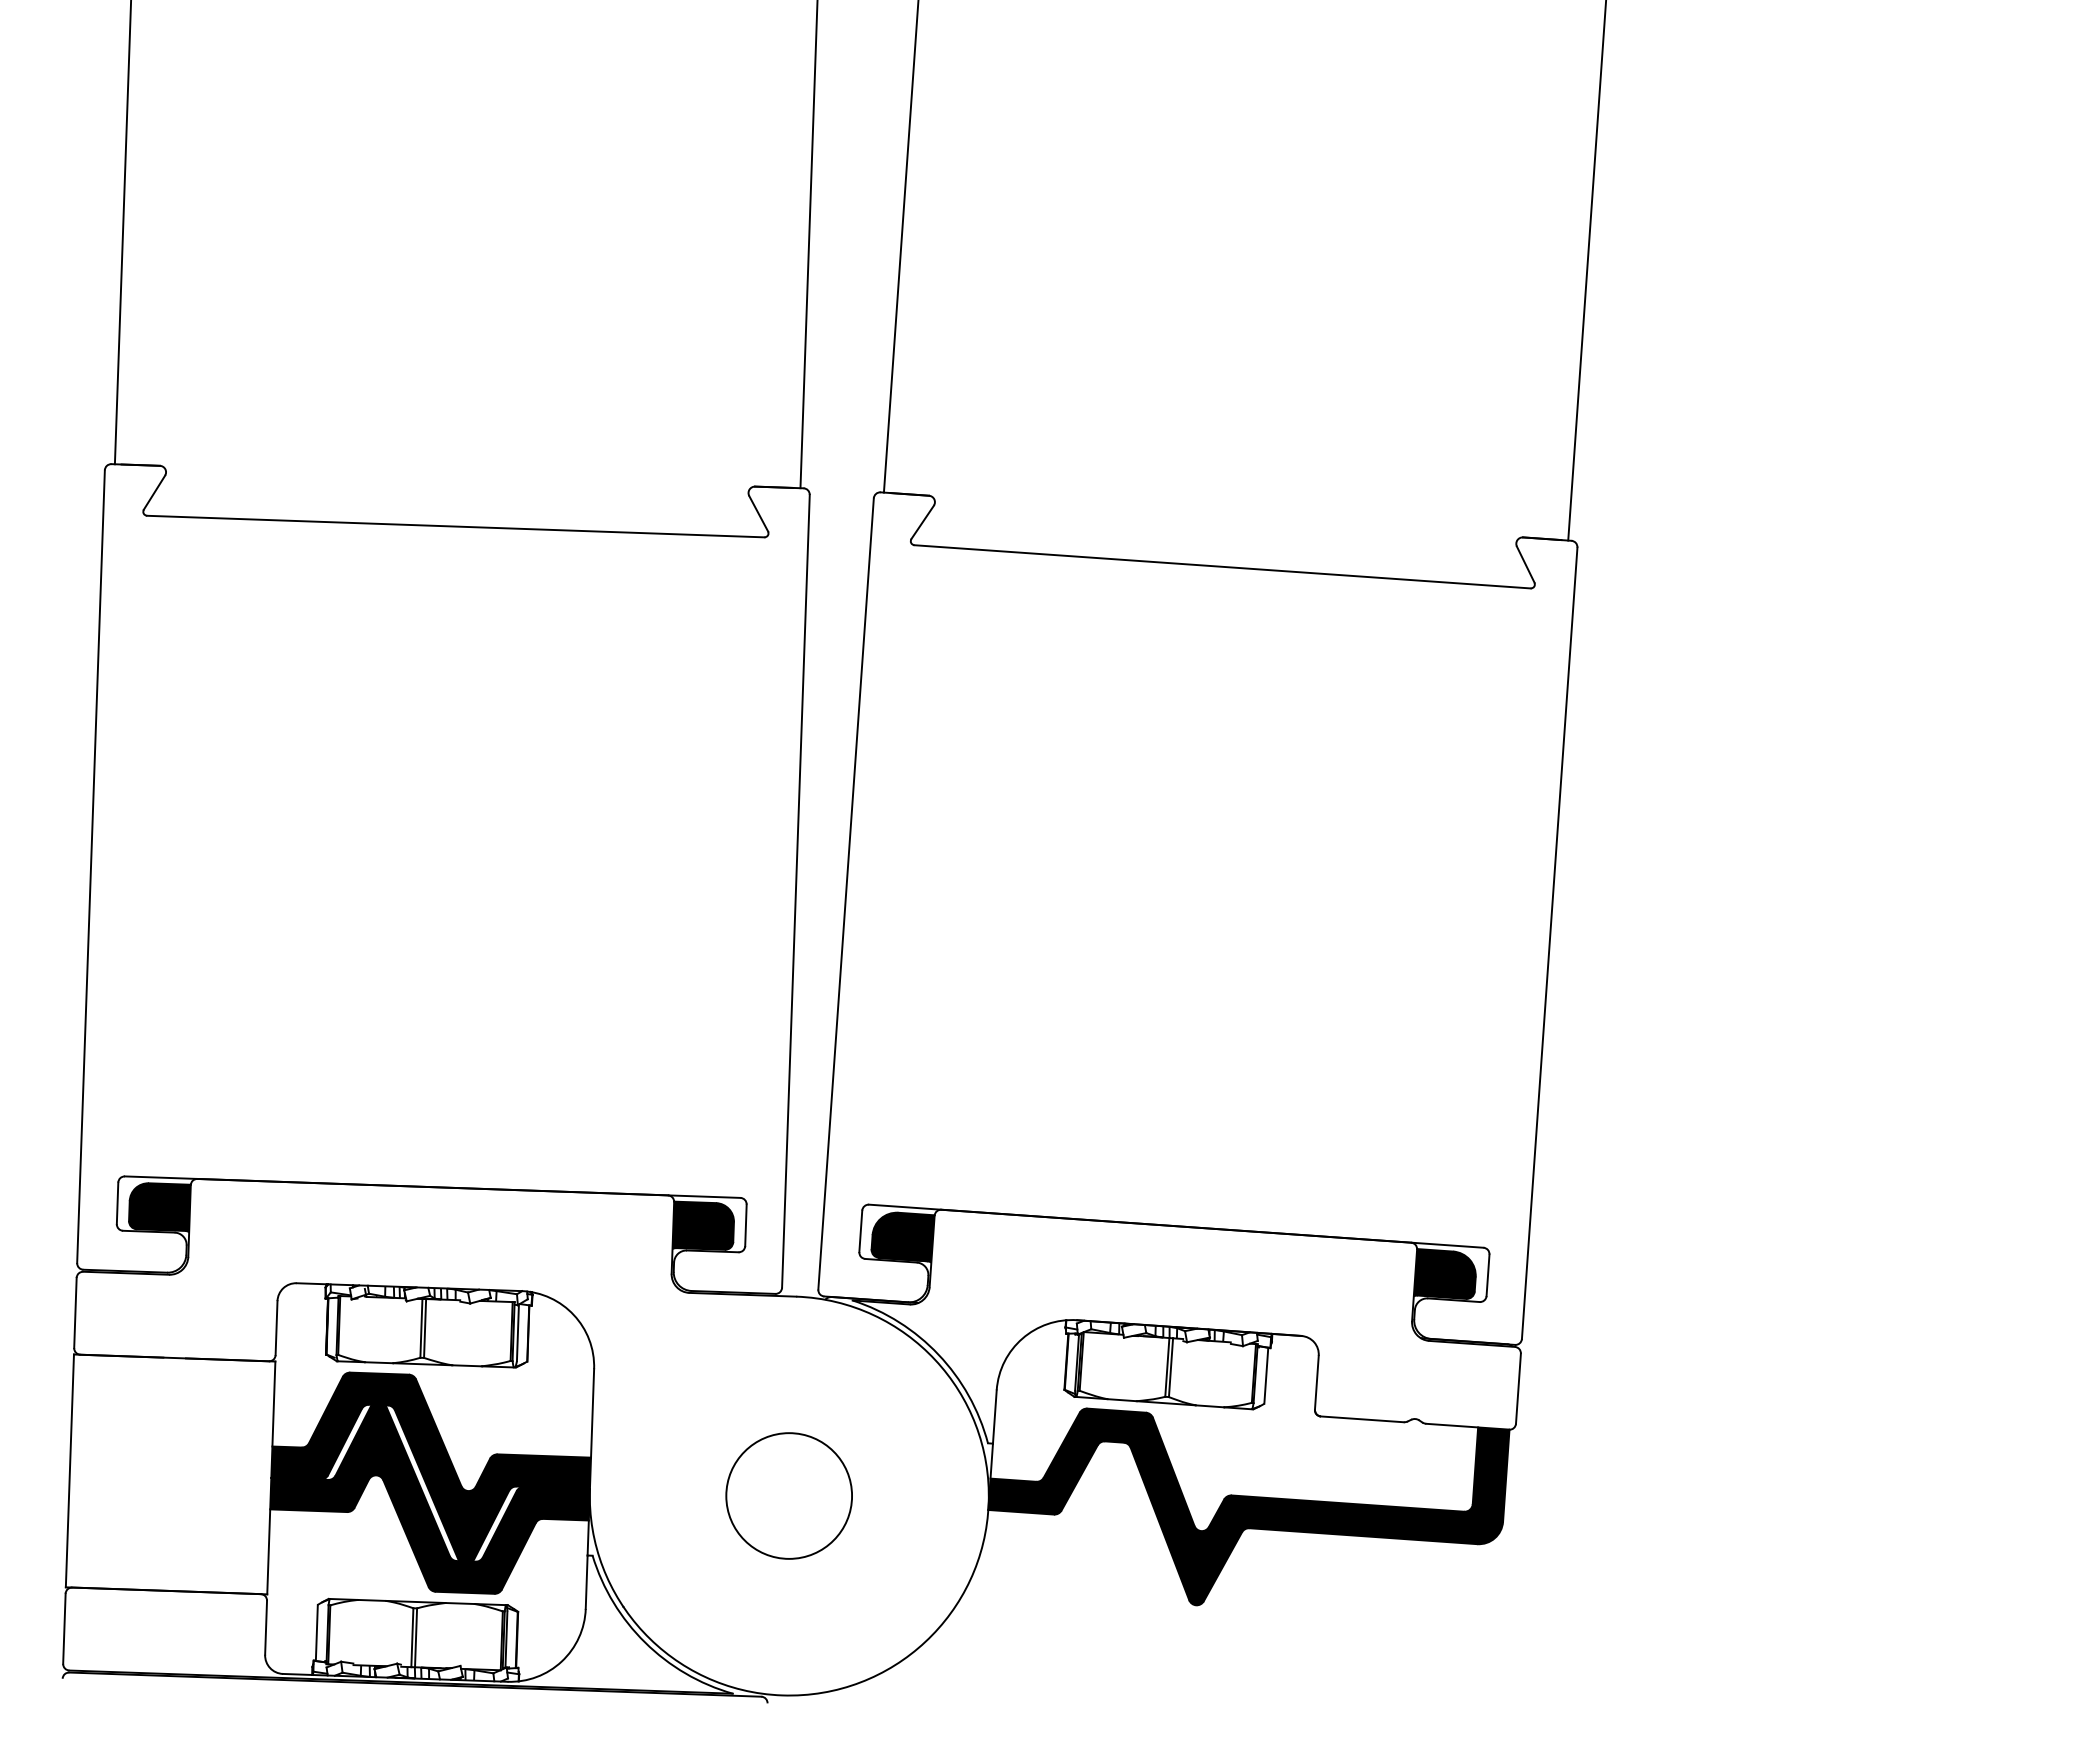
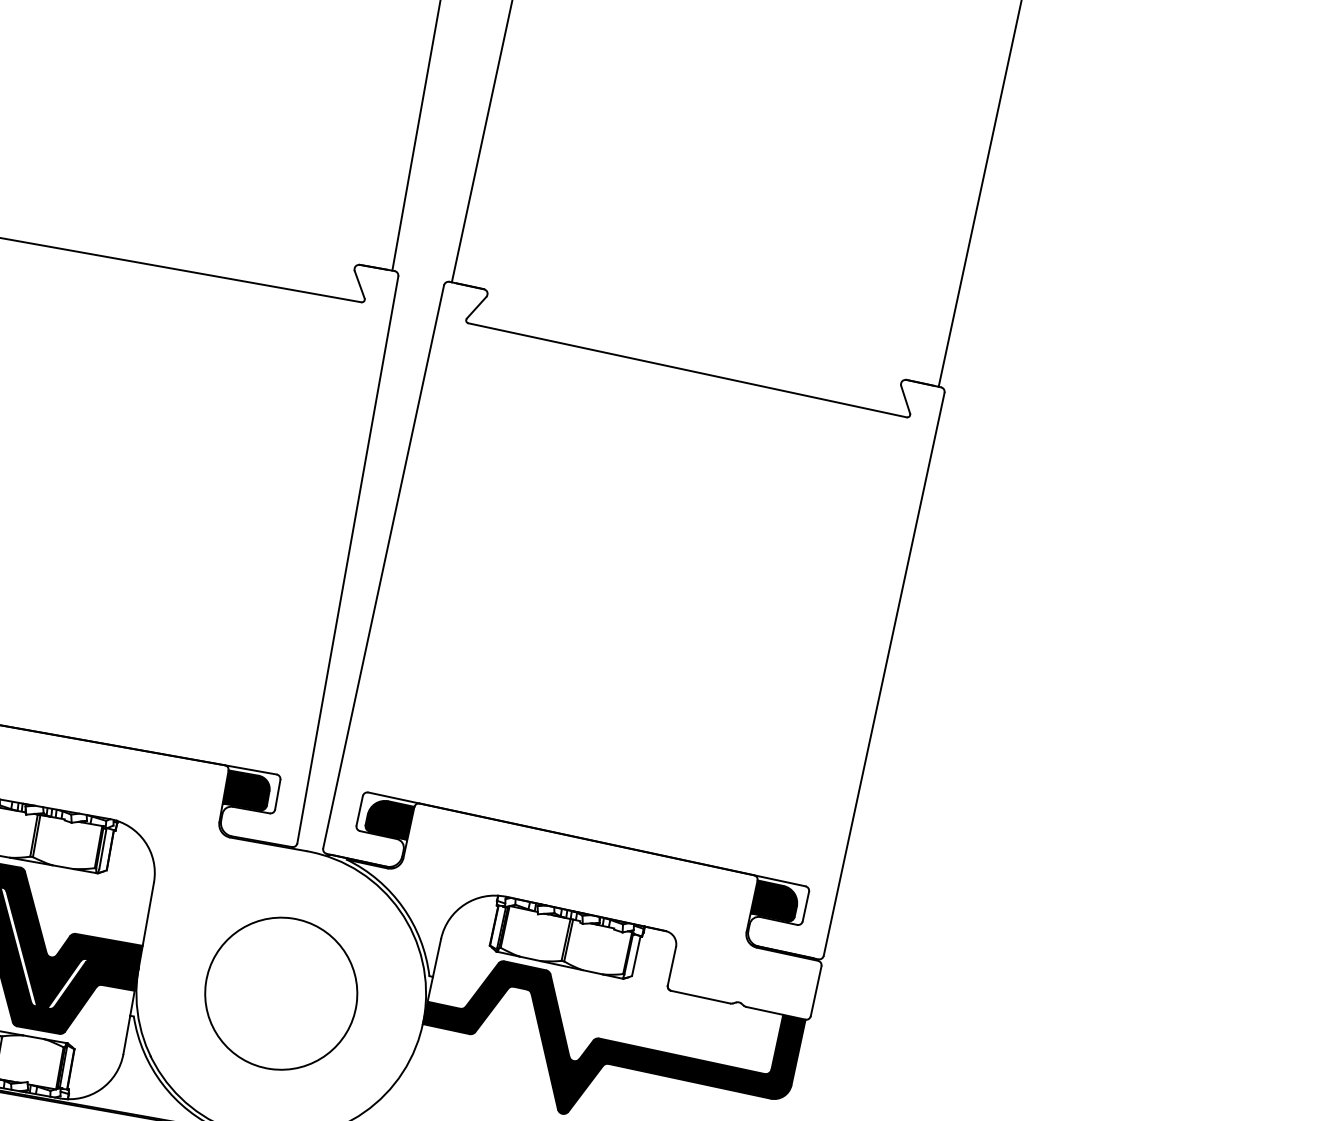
circle: (788, 1495) -> (280, 993), size x1.67

